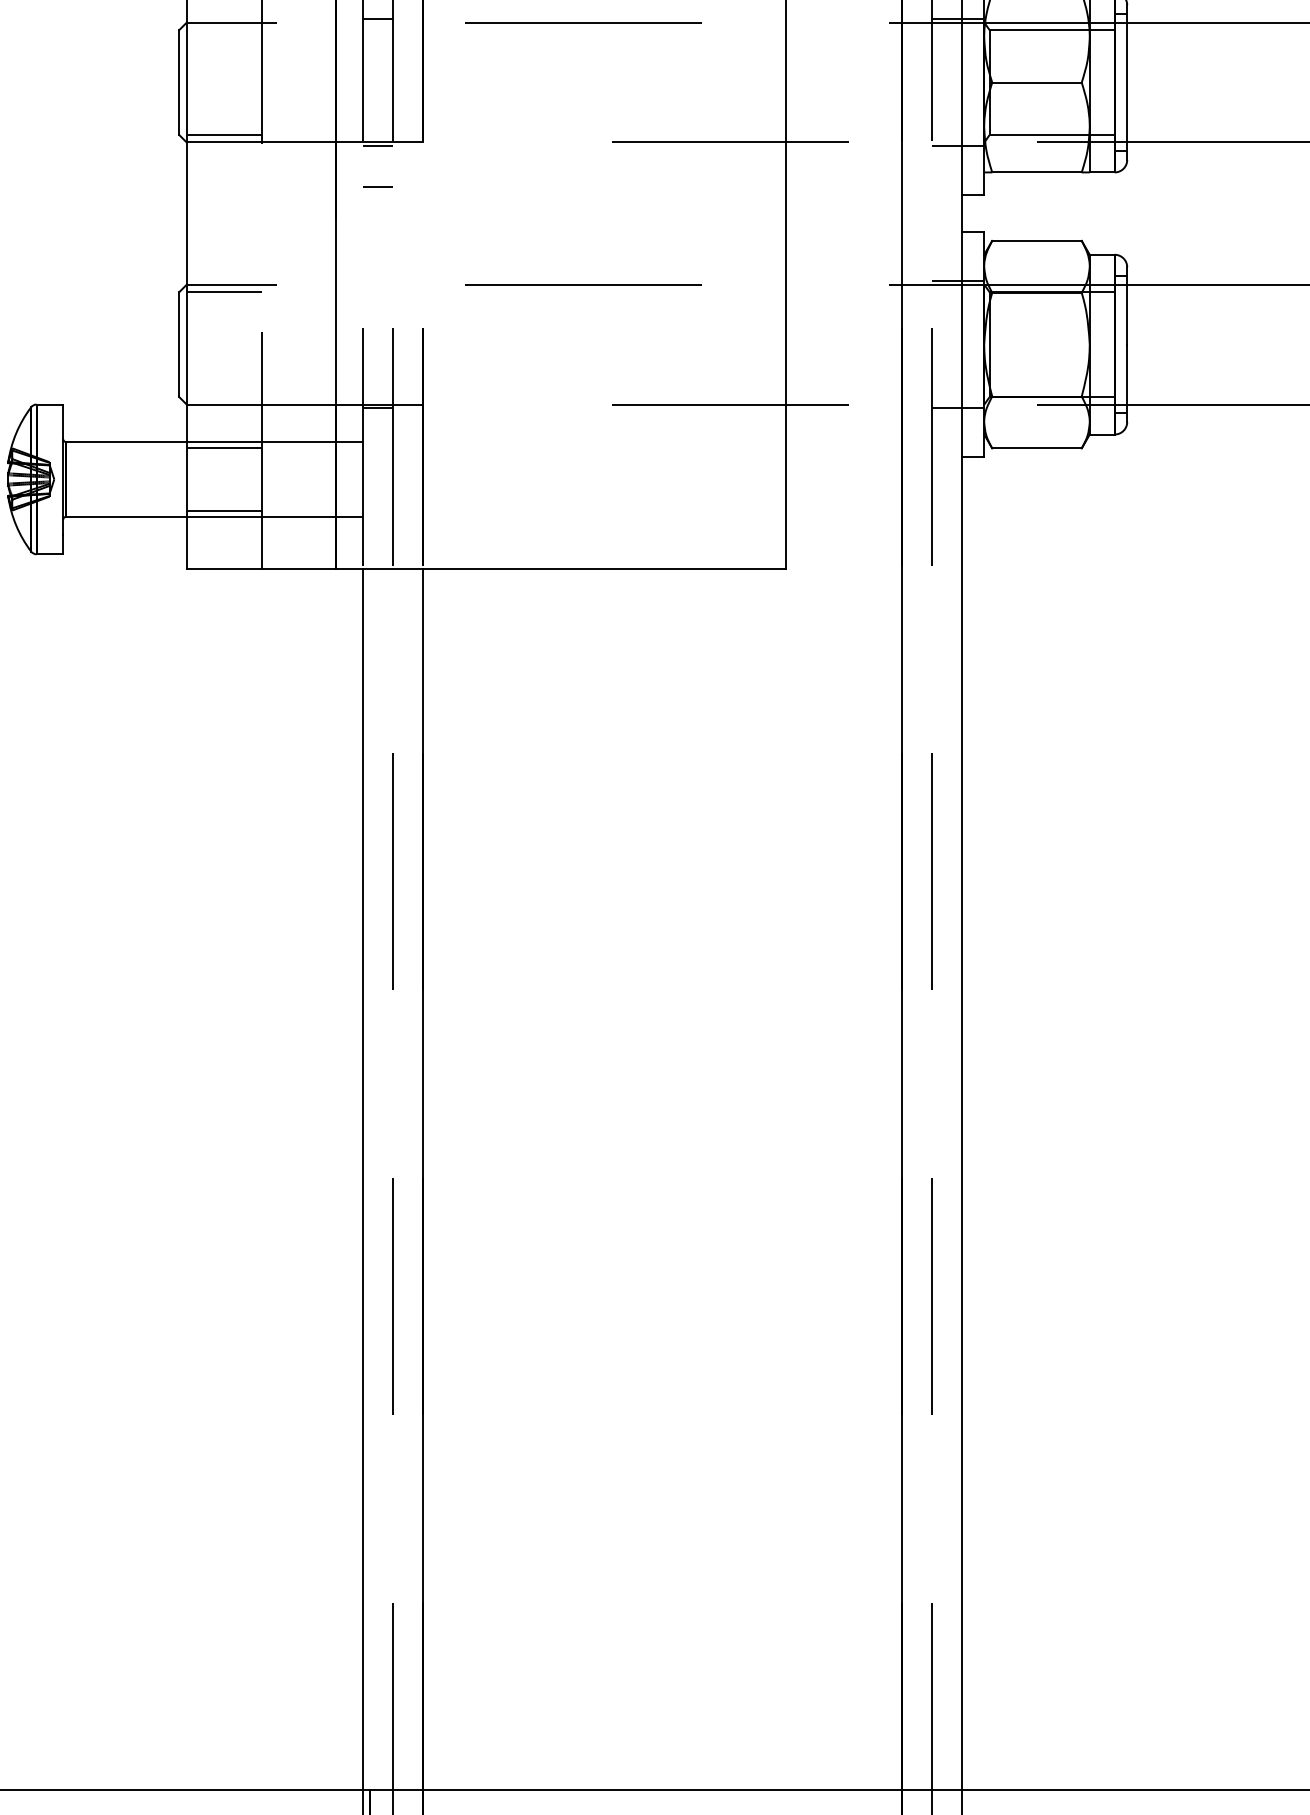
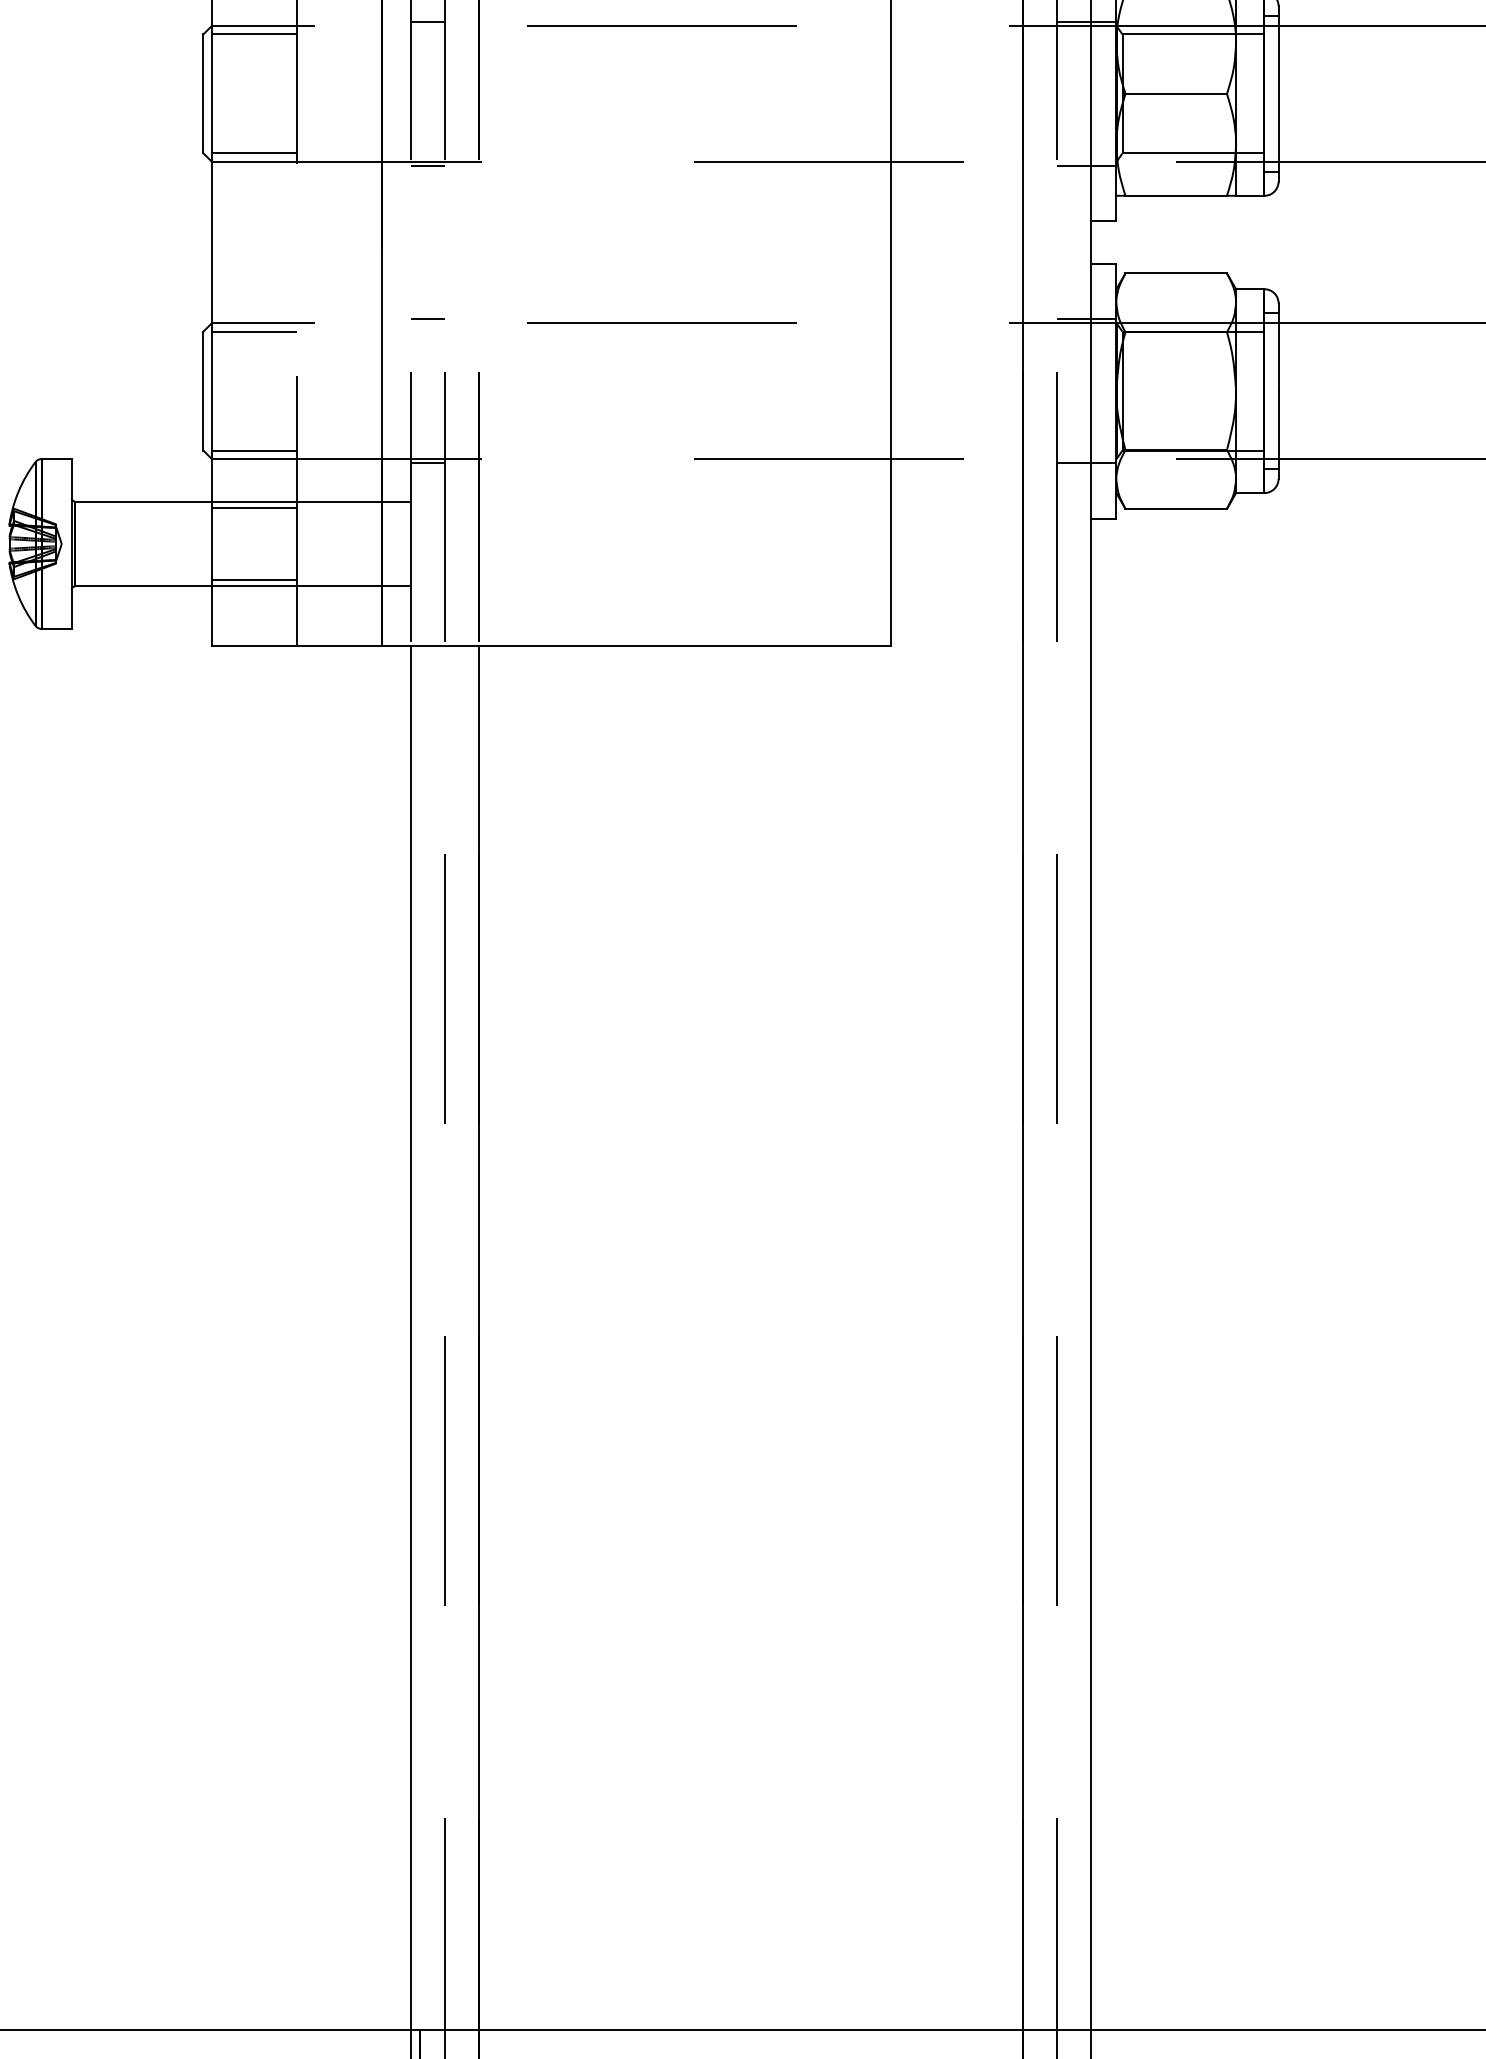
line: (223, 30) -> (253, 34), added
line: (376, 186) -> (427, 318), moved
line: (223, 396) -> (253, 450), added

